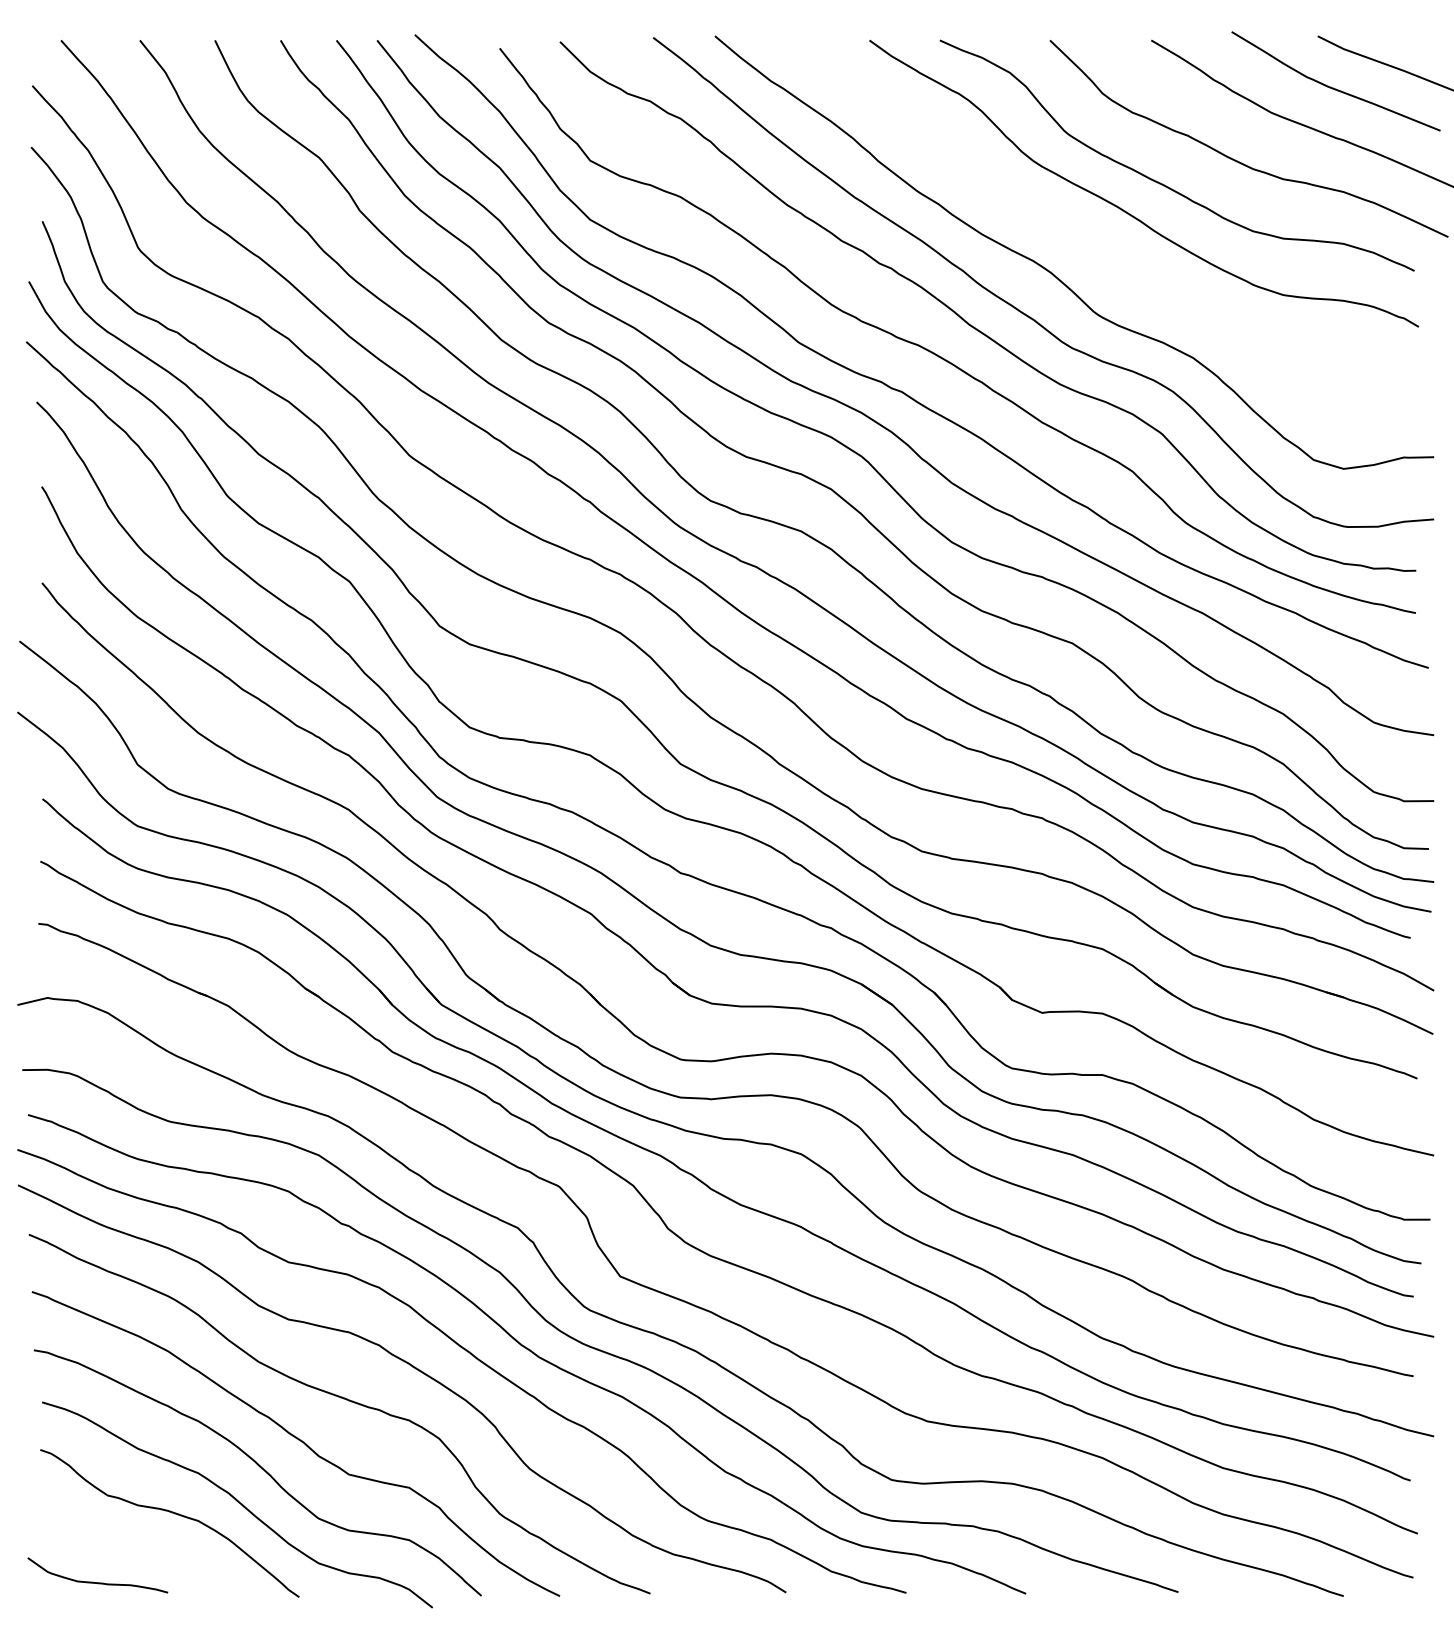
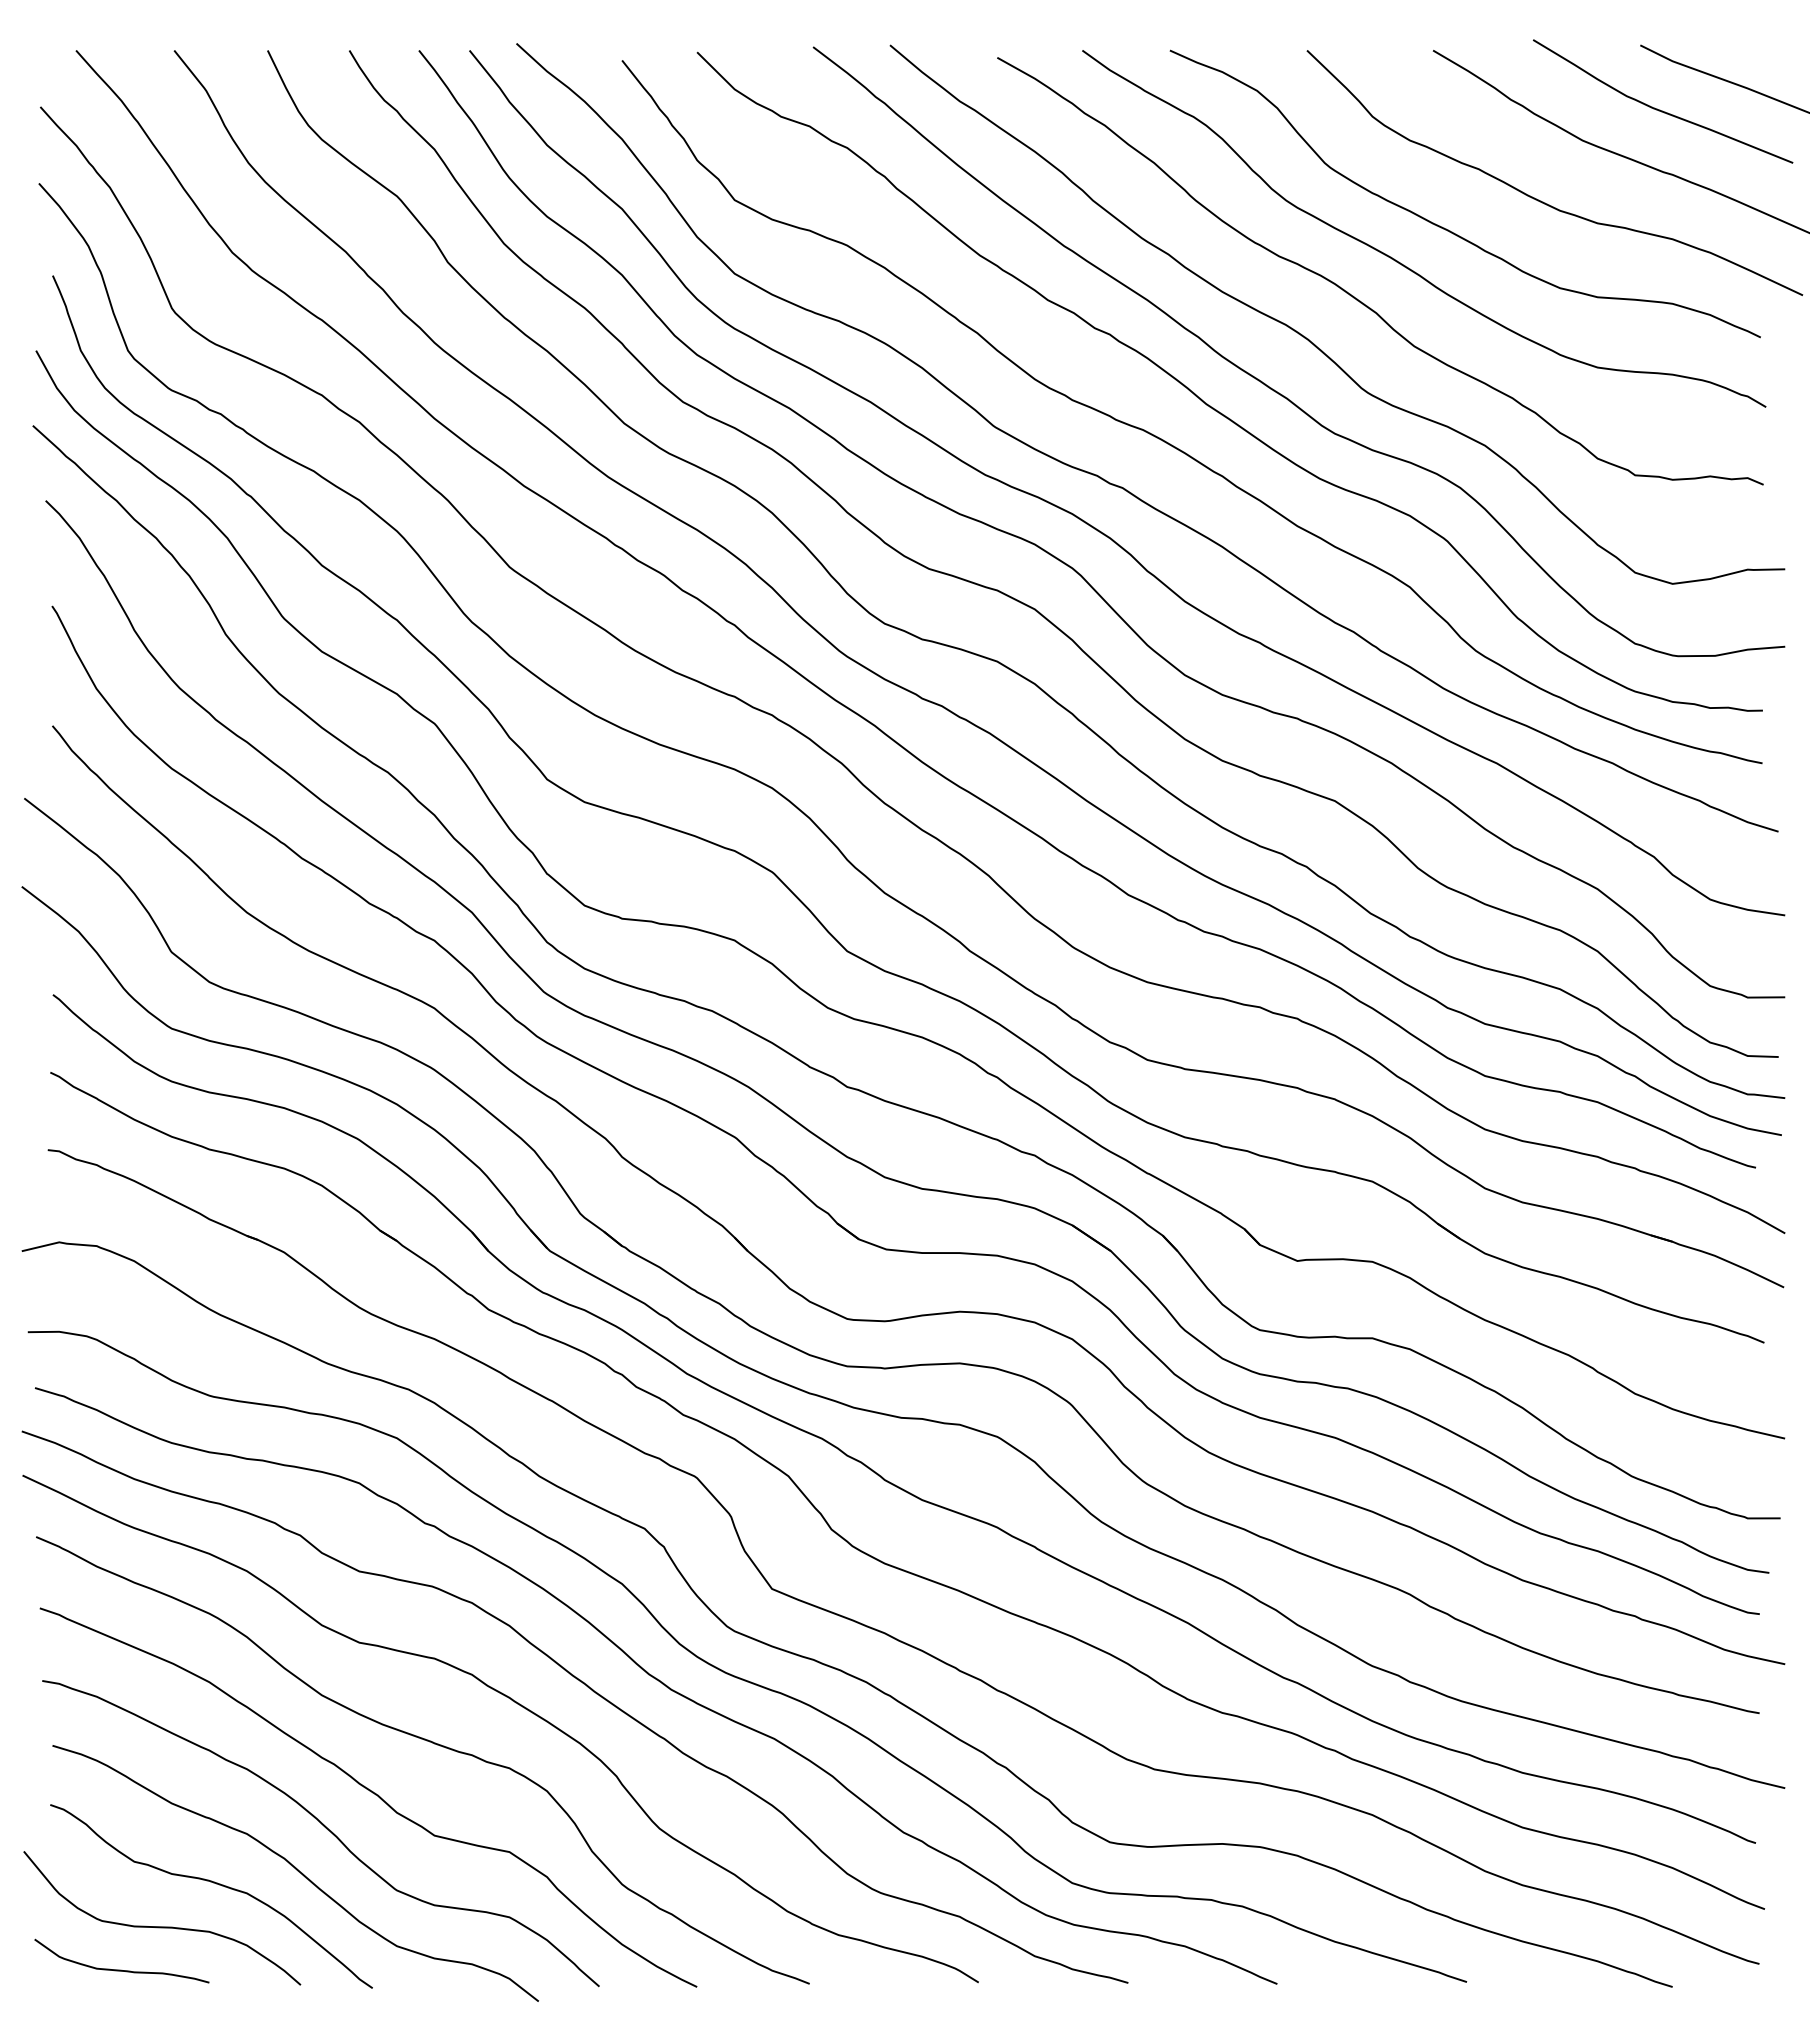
curve: (1092, 241) -> (1360, 300), added
curve: (130, 1547) -> (162, 1926), added

